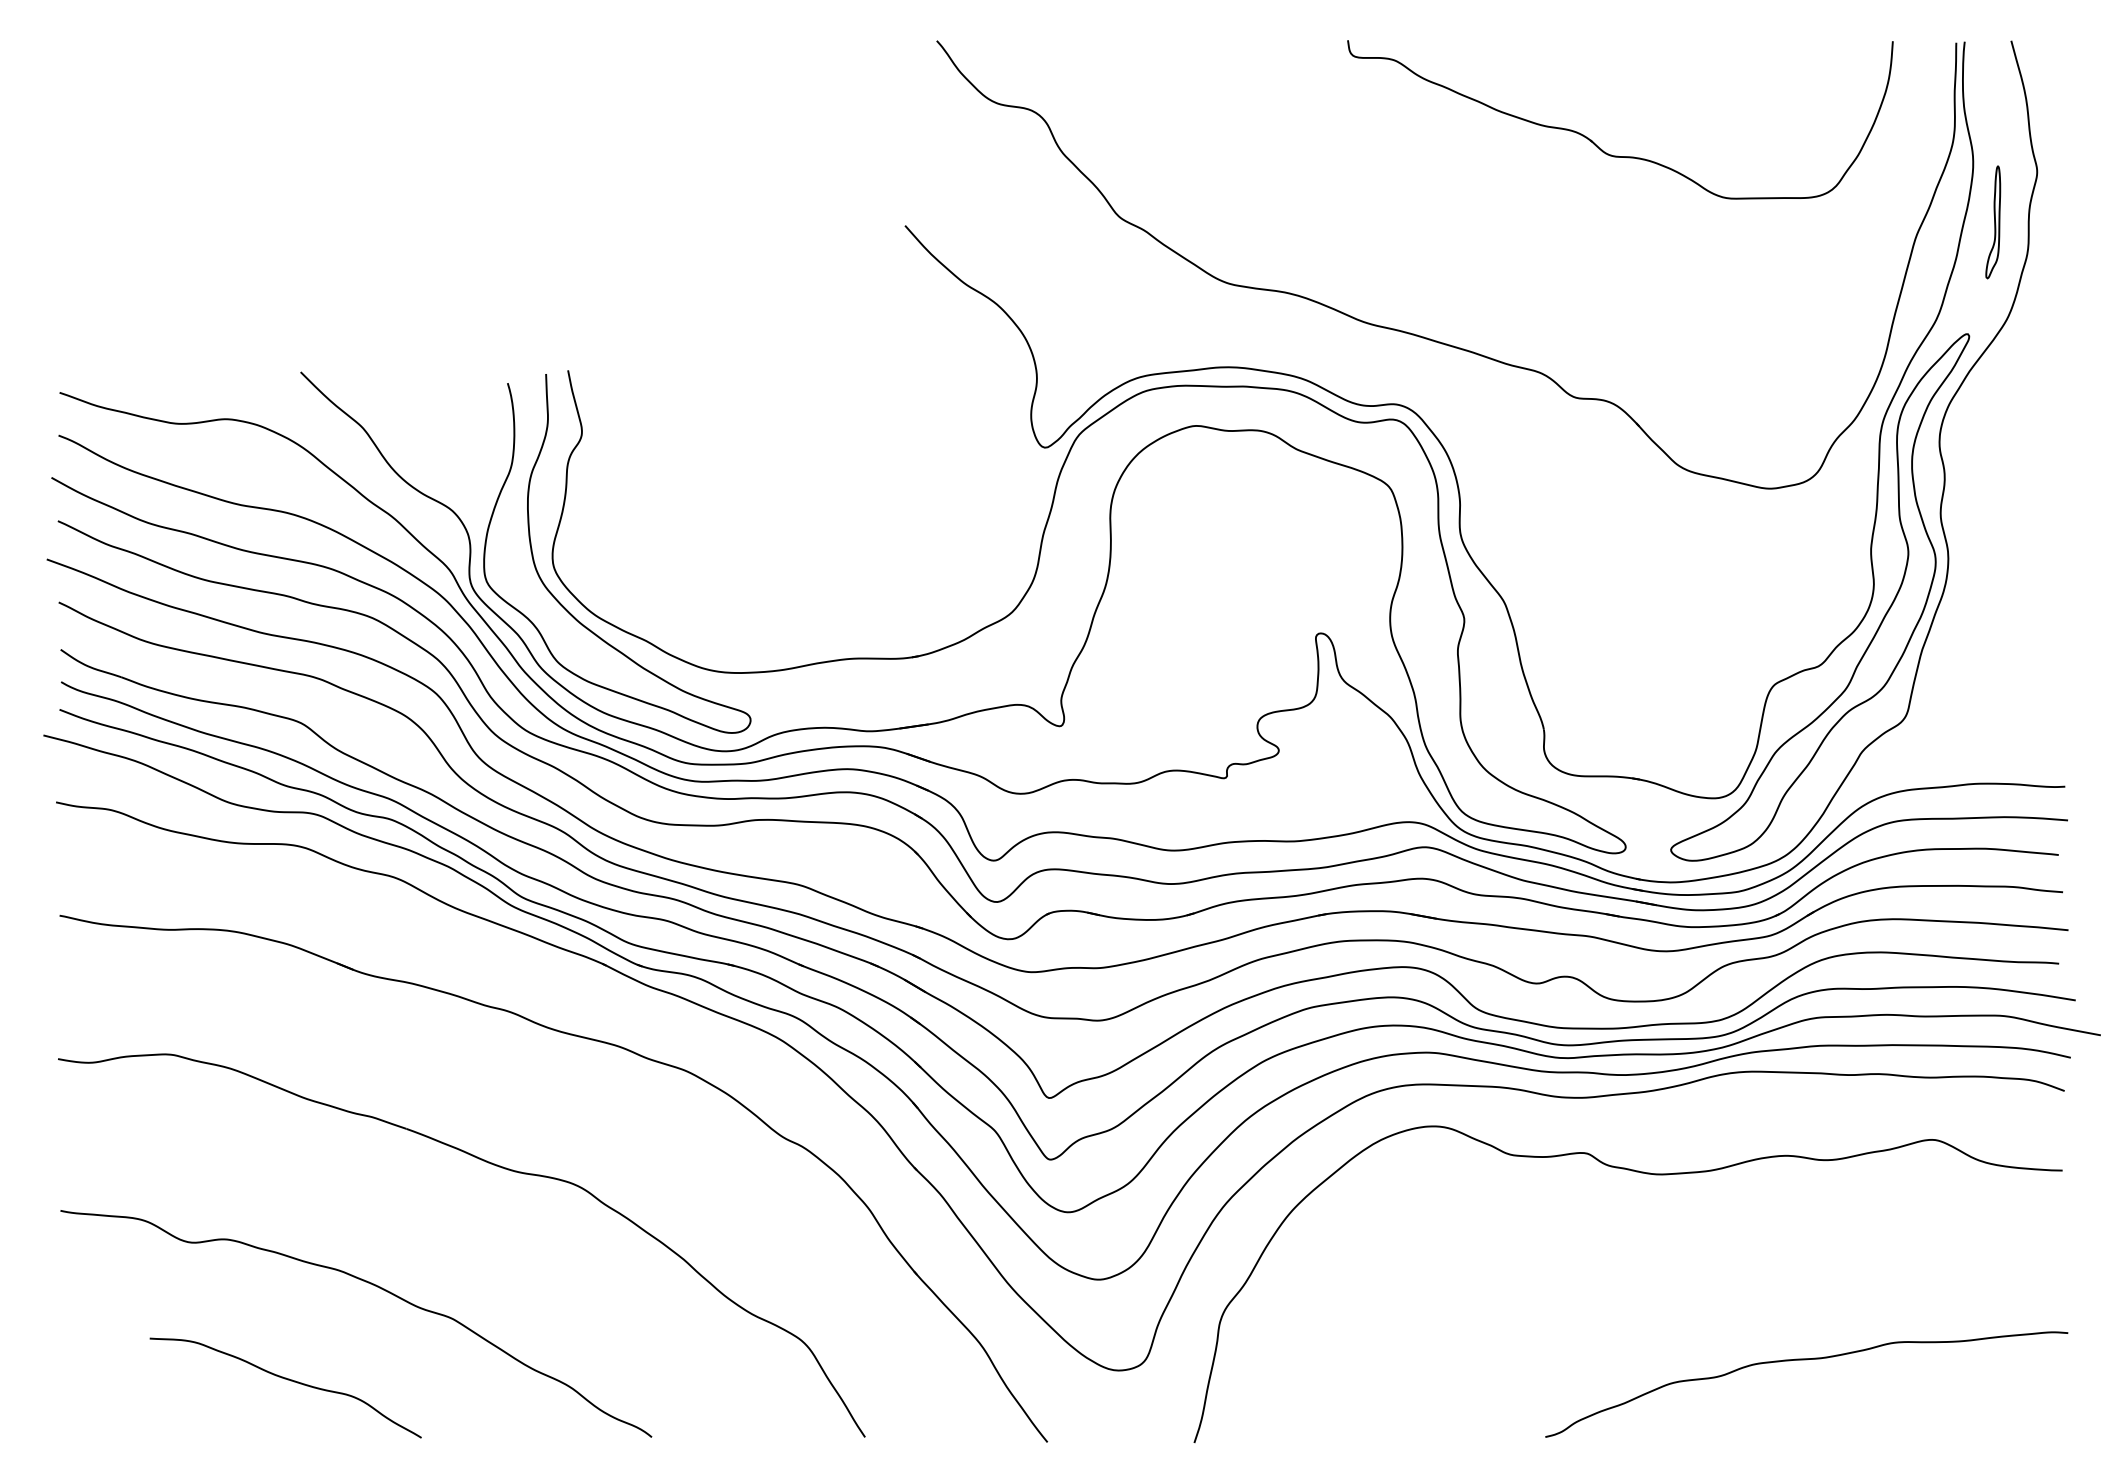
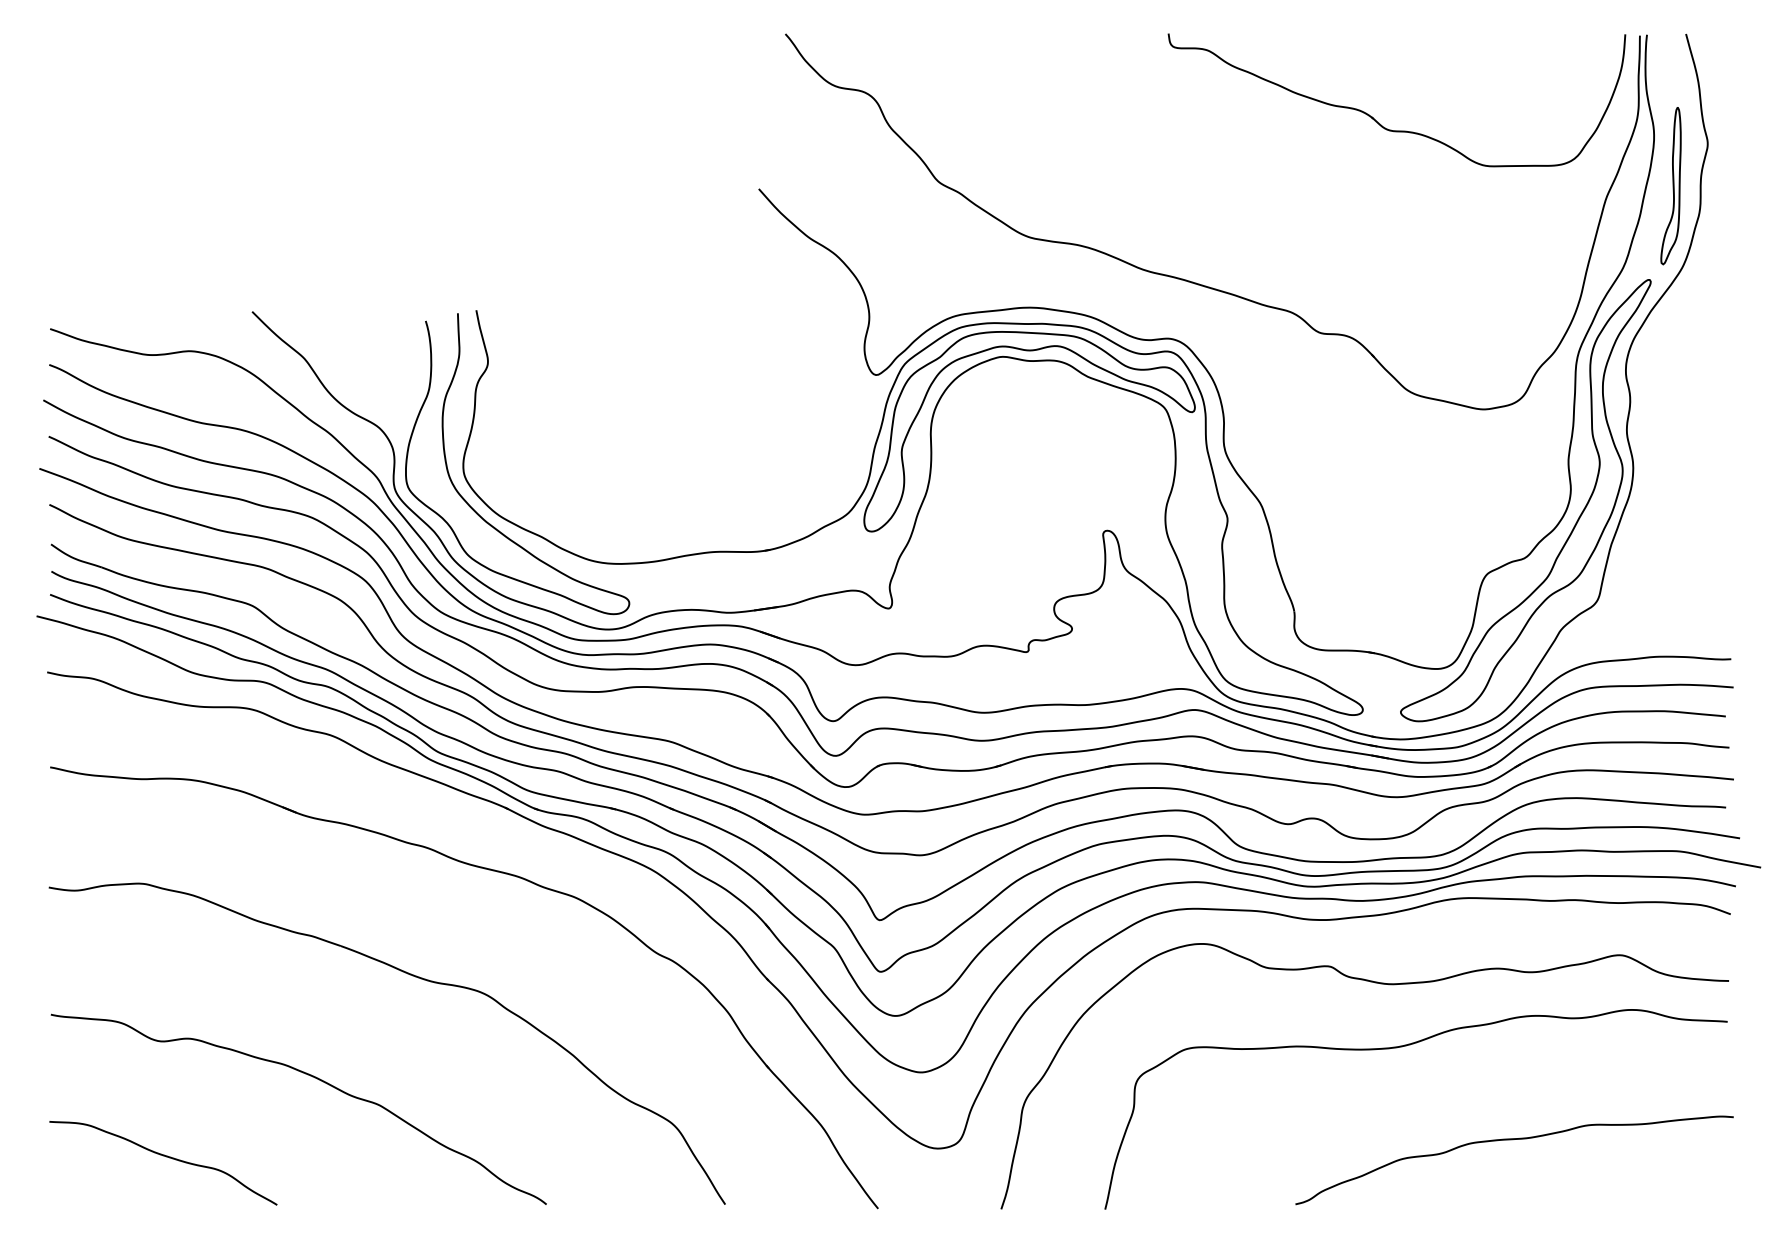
part: (1595, 143) -> (1376, 120), moved
part: (1992, 222) -> (1670, 186), size x1.67
part: (1228, 419) -> (1029, 351), added
curve: (1673, 1249) -> (1402, 1047), added
curve: (287, 1380) -> (164, 1156), moved

